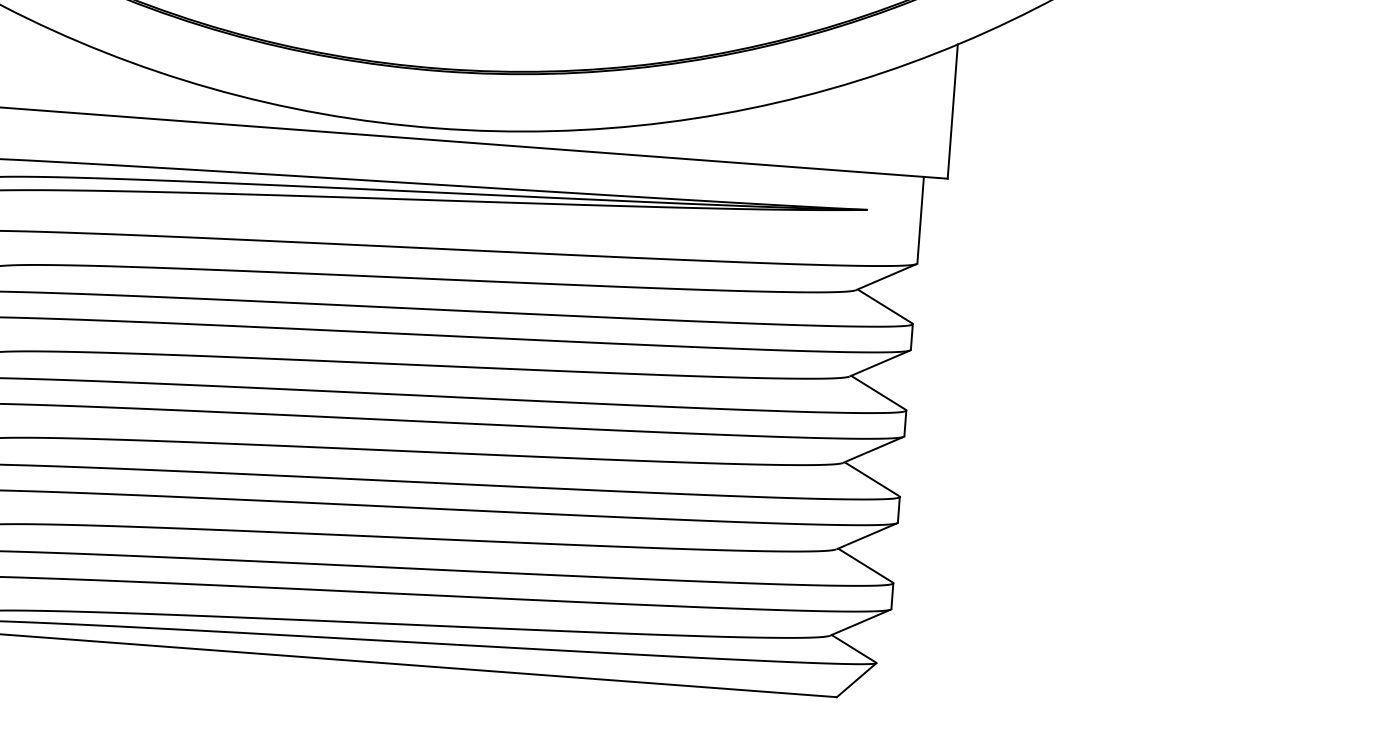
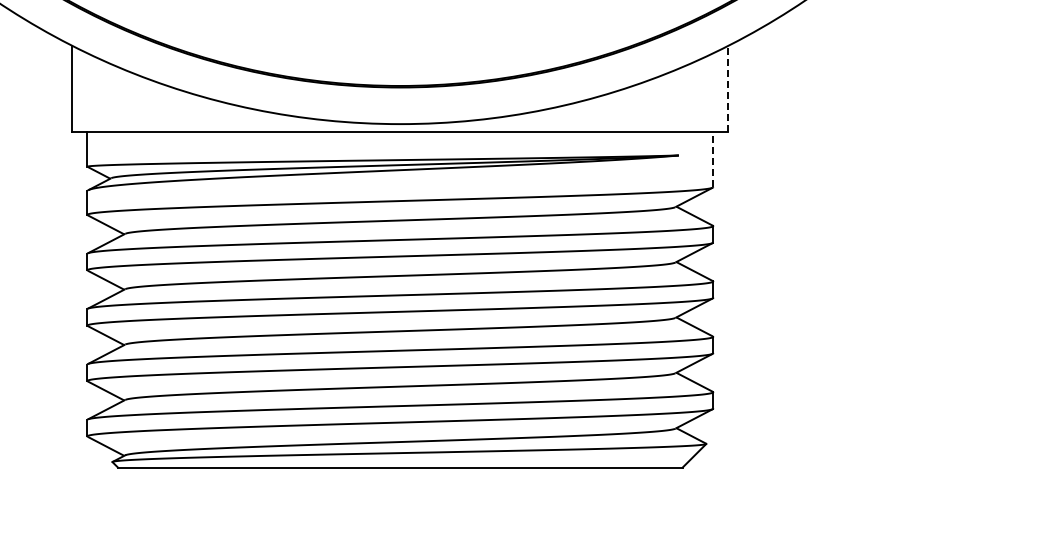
line: (952, 111) -> (728, 88), solid -> dashed
line: (921, 220) -> (713, 159), solid -> dashed

